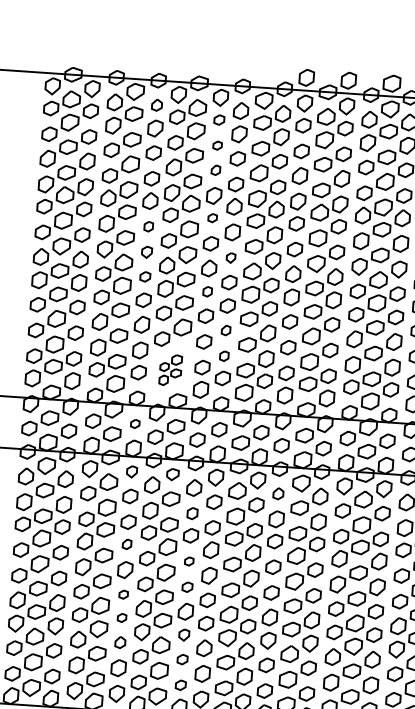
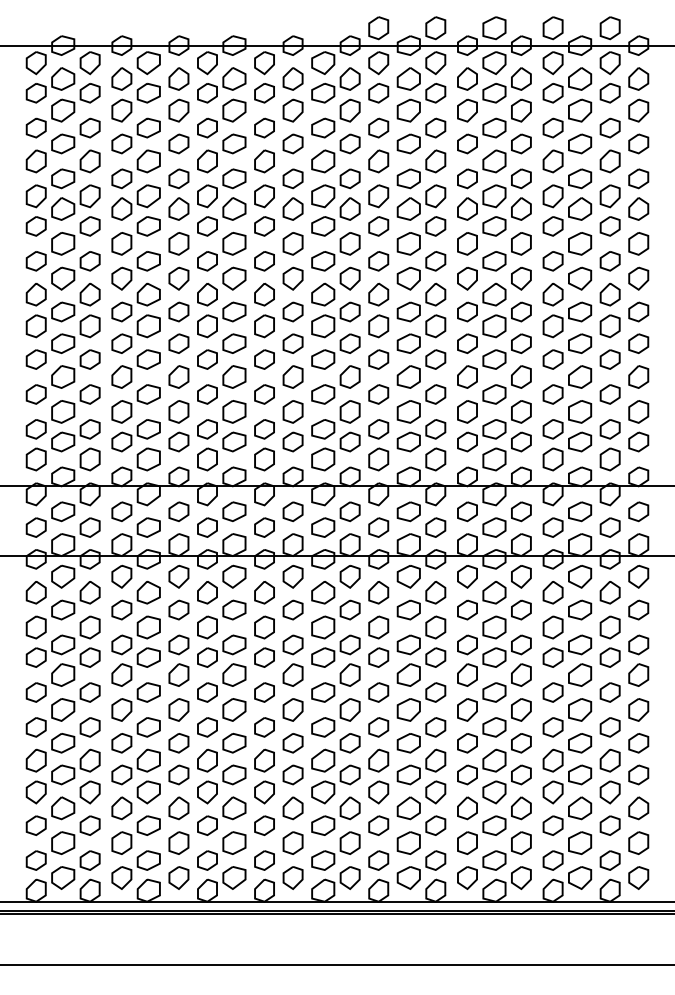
part: (156, 104) -> (178, 78), size x1.43
part: (219, 120) -> (264, 93), size x1.43
part: (217, 145) -> (264, 127), size x1.67
part: (215, 170) -> (264, 161), size x1.67
part: (212, 218) -> (264, 226), size x1.67
part: (148, 226) -> (178, 243), size x1.67
part: (146, 252) -> (178, 278), size x1.43
part: (230, 257) -> (292, 278), size x1.67
part: (145, 276) -> (178, 311), size x1.43
part: (207, 291) -> (264, 326), size x1.67
part: (225, 330) -> (292, 376), size x1.67
part: (223, 355) -> (292, 411), size x1.67
part: (170, 369) -> (221, 435), size x1.67
part: (134, 423) -> (178, 511), size x1.67
part: (131, 471) -> (178, 576), size x1.43
part: (172, 474) -> (234, 576), size x1.43
part: (278, 493) -> (378, 592), size x1.43
part: (192, 513) -> (264, 627), size x1.43
part: (126, 543) -> (178, 674), size x1.67
part: (189, 561) -> (264, 692), size x1.67
part: (187, 587) -> (264, 727), size x1.43
part: (123, 594) -> (178, 743), size x1.67
part: (121, 617) -> (178, 774), size x1.67
part: (184, 635) -> (264, 792), size x1.43
part: (120, 642) -> (178, 808), size x1.43
part: (182, 659) -> (264, 825), size x1.43
part: (180, 685) -> (264, 860), size x1.43

